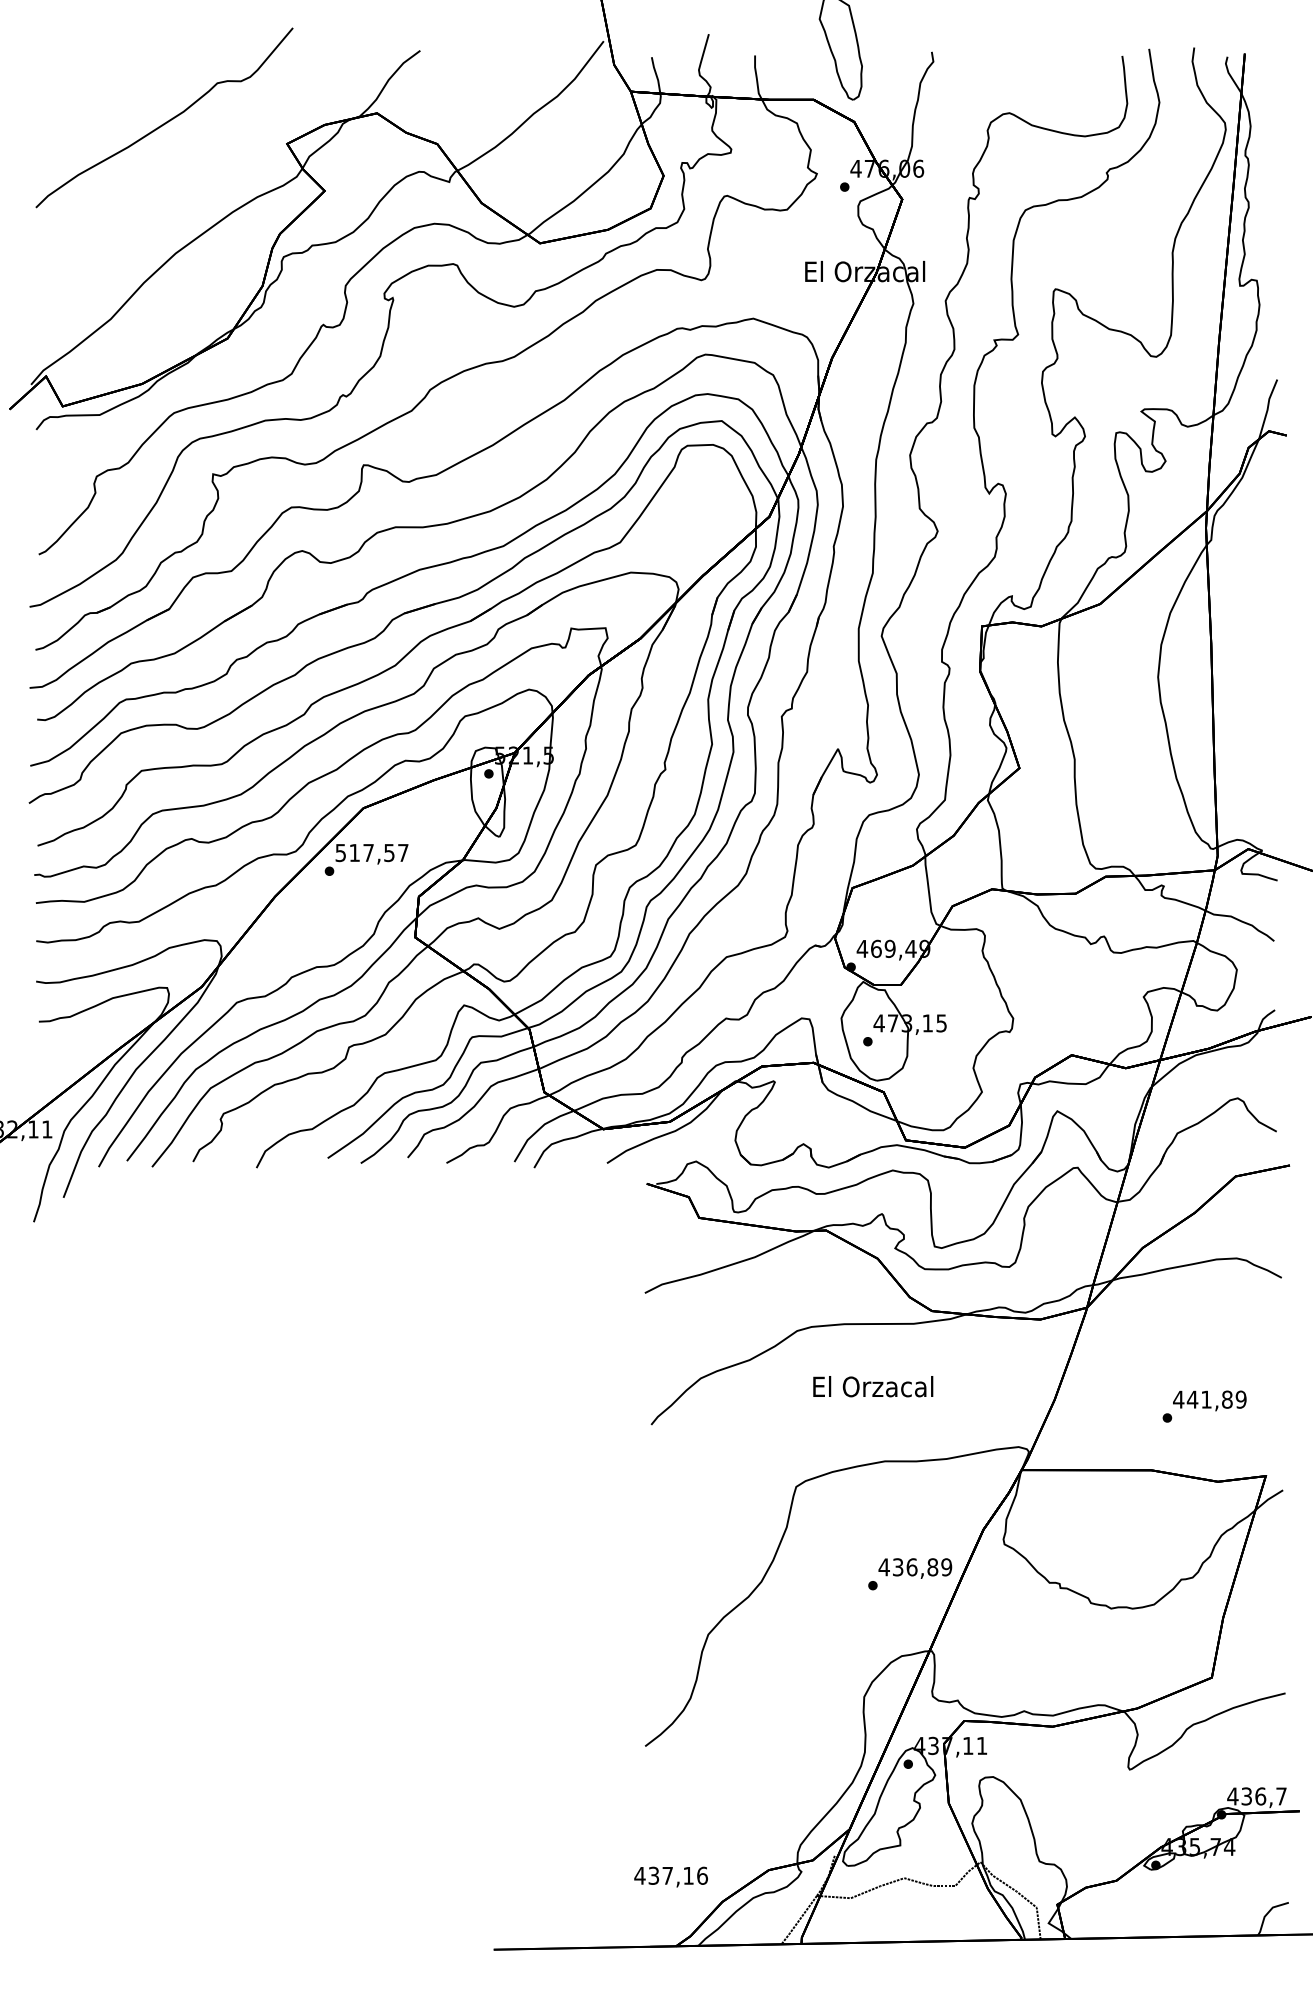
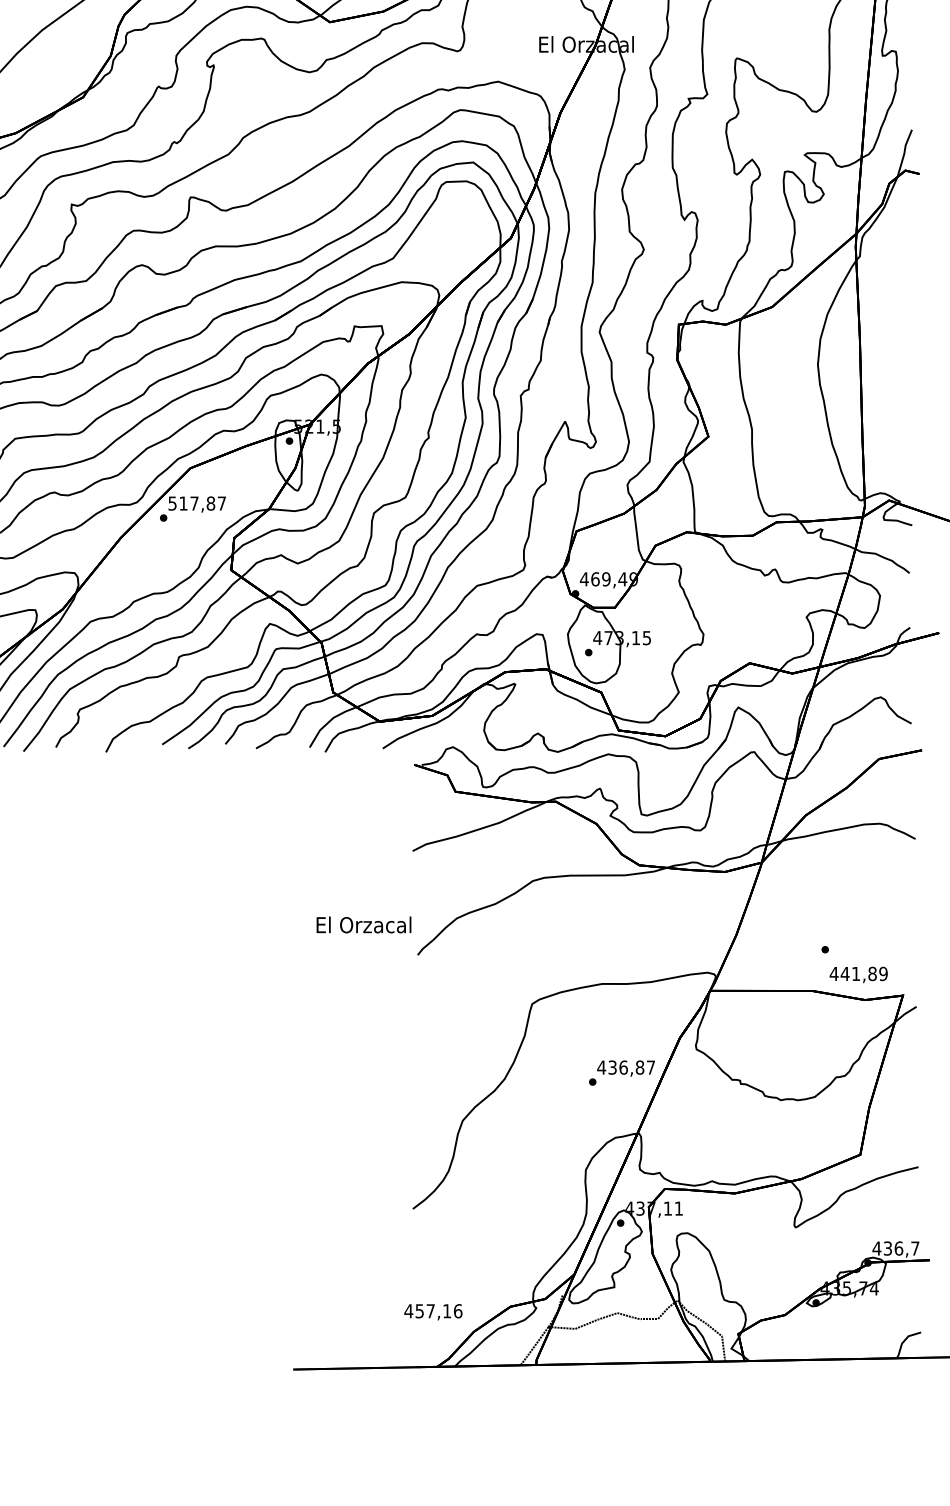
text: (389, 852) -> (211, 503), 517,57 -> 517,87
text: (873, 1386) -> (364, 924), moved
text: (1209, 1400) -> (858, 974), moved
text: (946, 1567) -> (650, 1067), 436,89 -> 436,87
text: (654, 1875) -> (420, 1310), 437,16 -> 457,16

